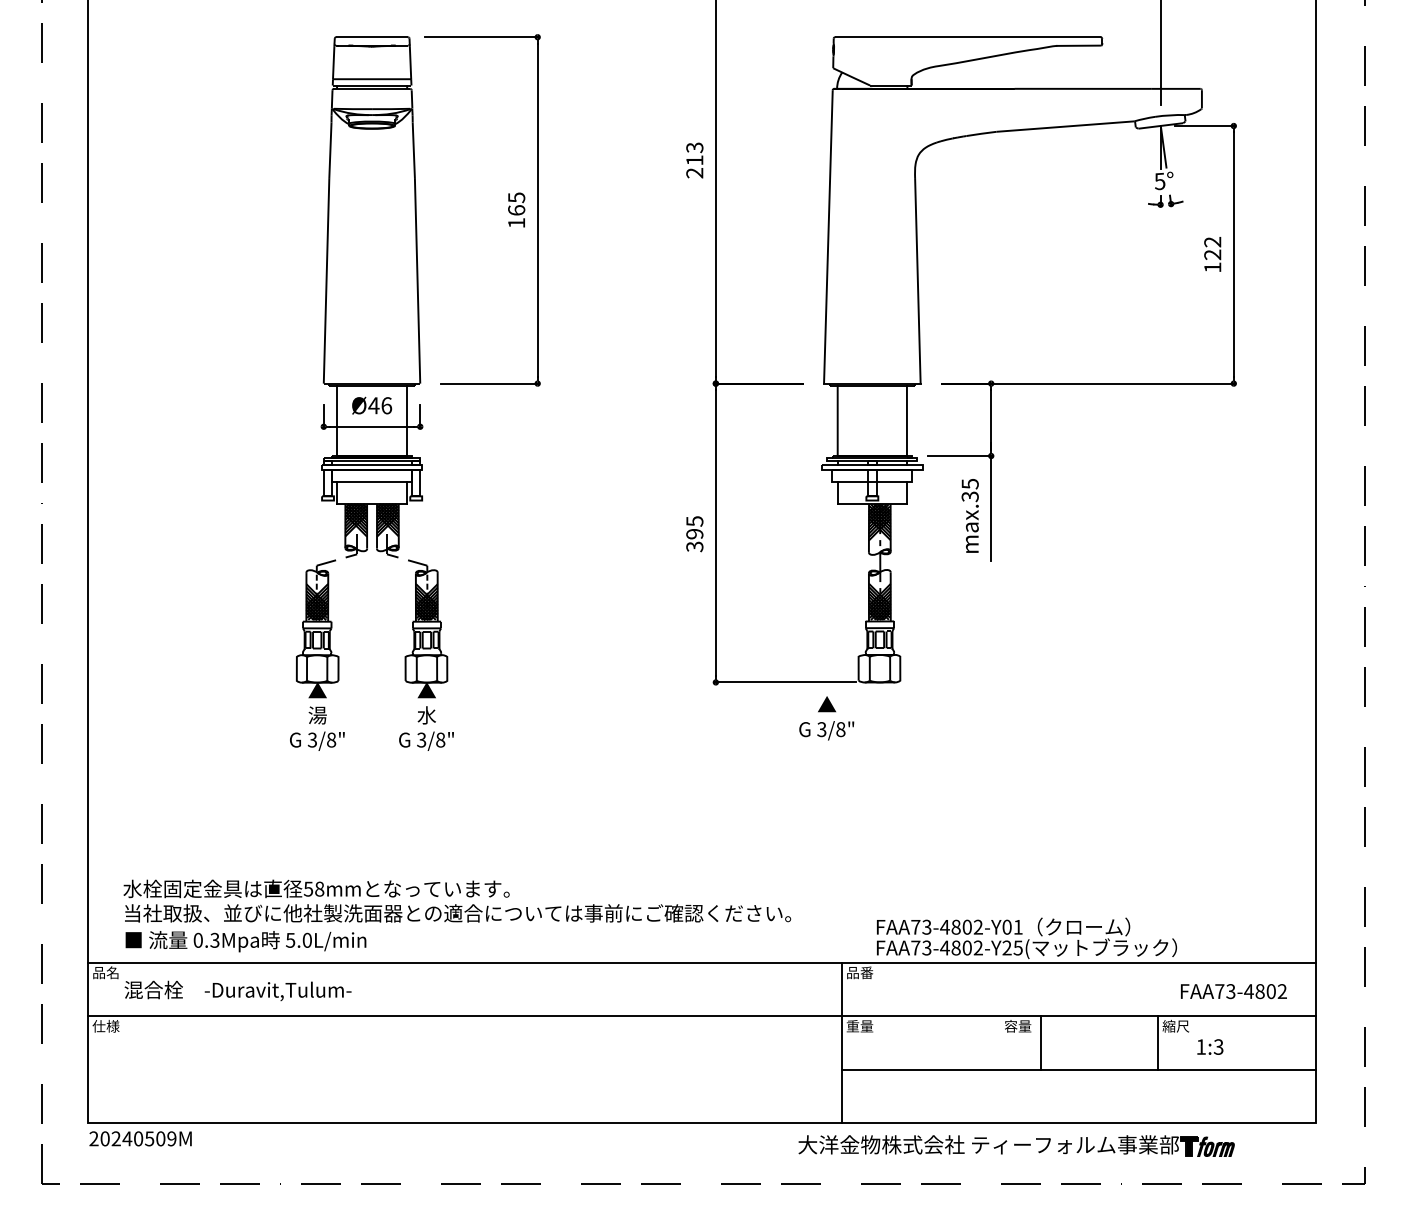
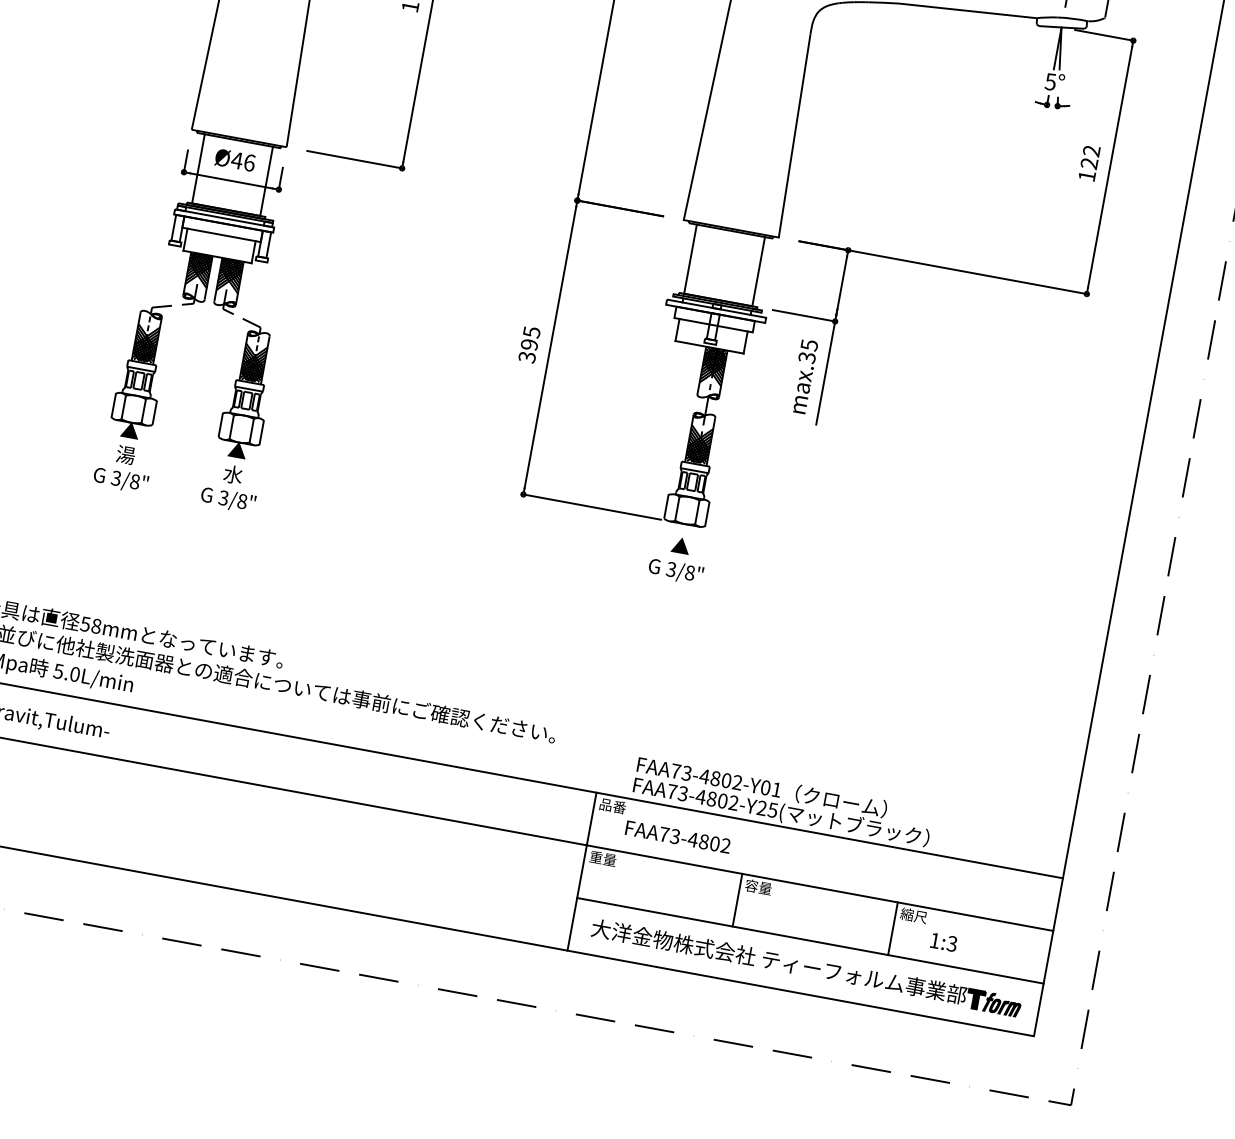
text: (826, 718) -> (677, 559), moved
text: (1233, 991) -> (677, 837), moved
line: (1040, 1042) -> (737, 899), moved
part: (1016, 1145) -> (806, 967), moved

